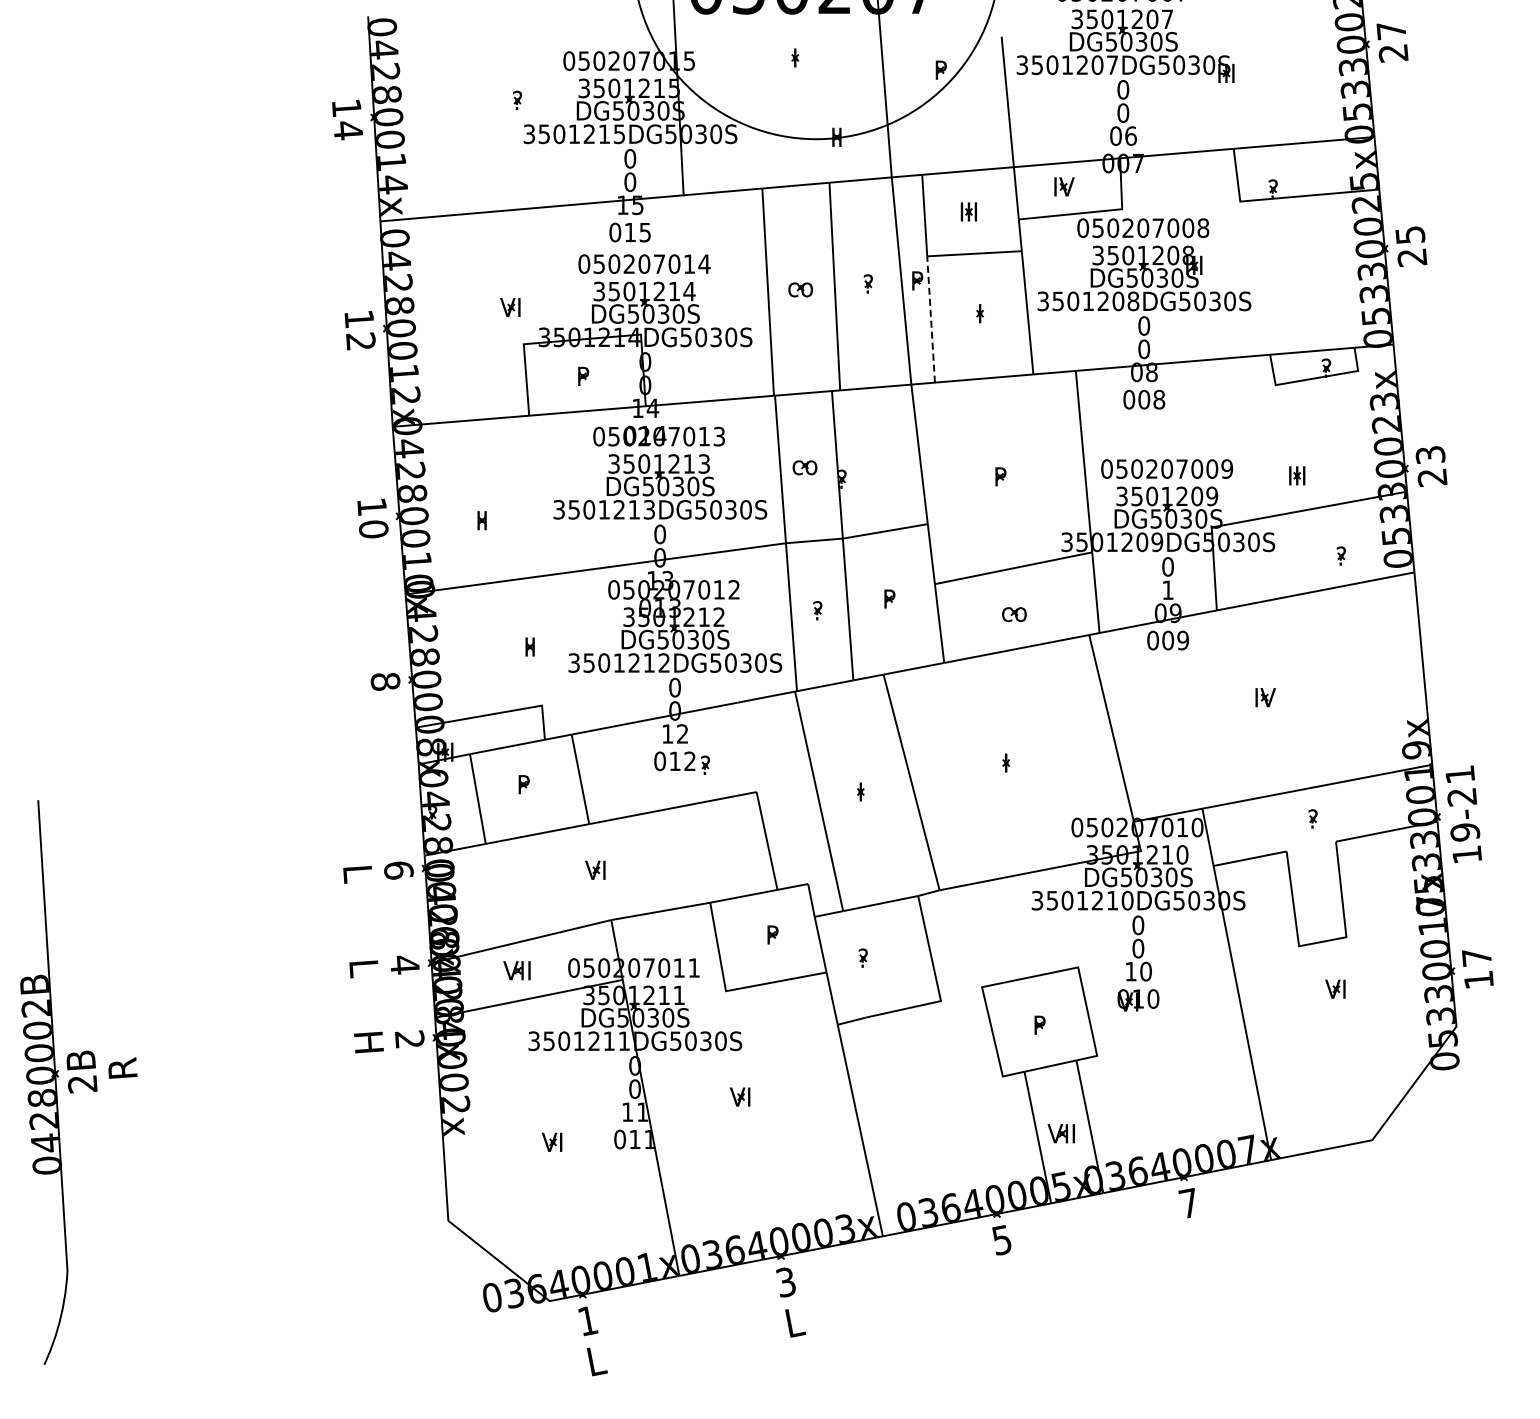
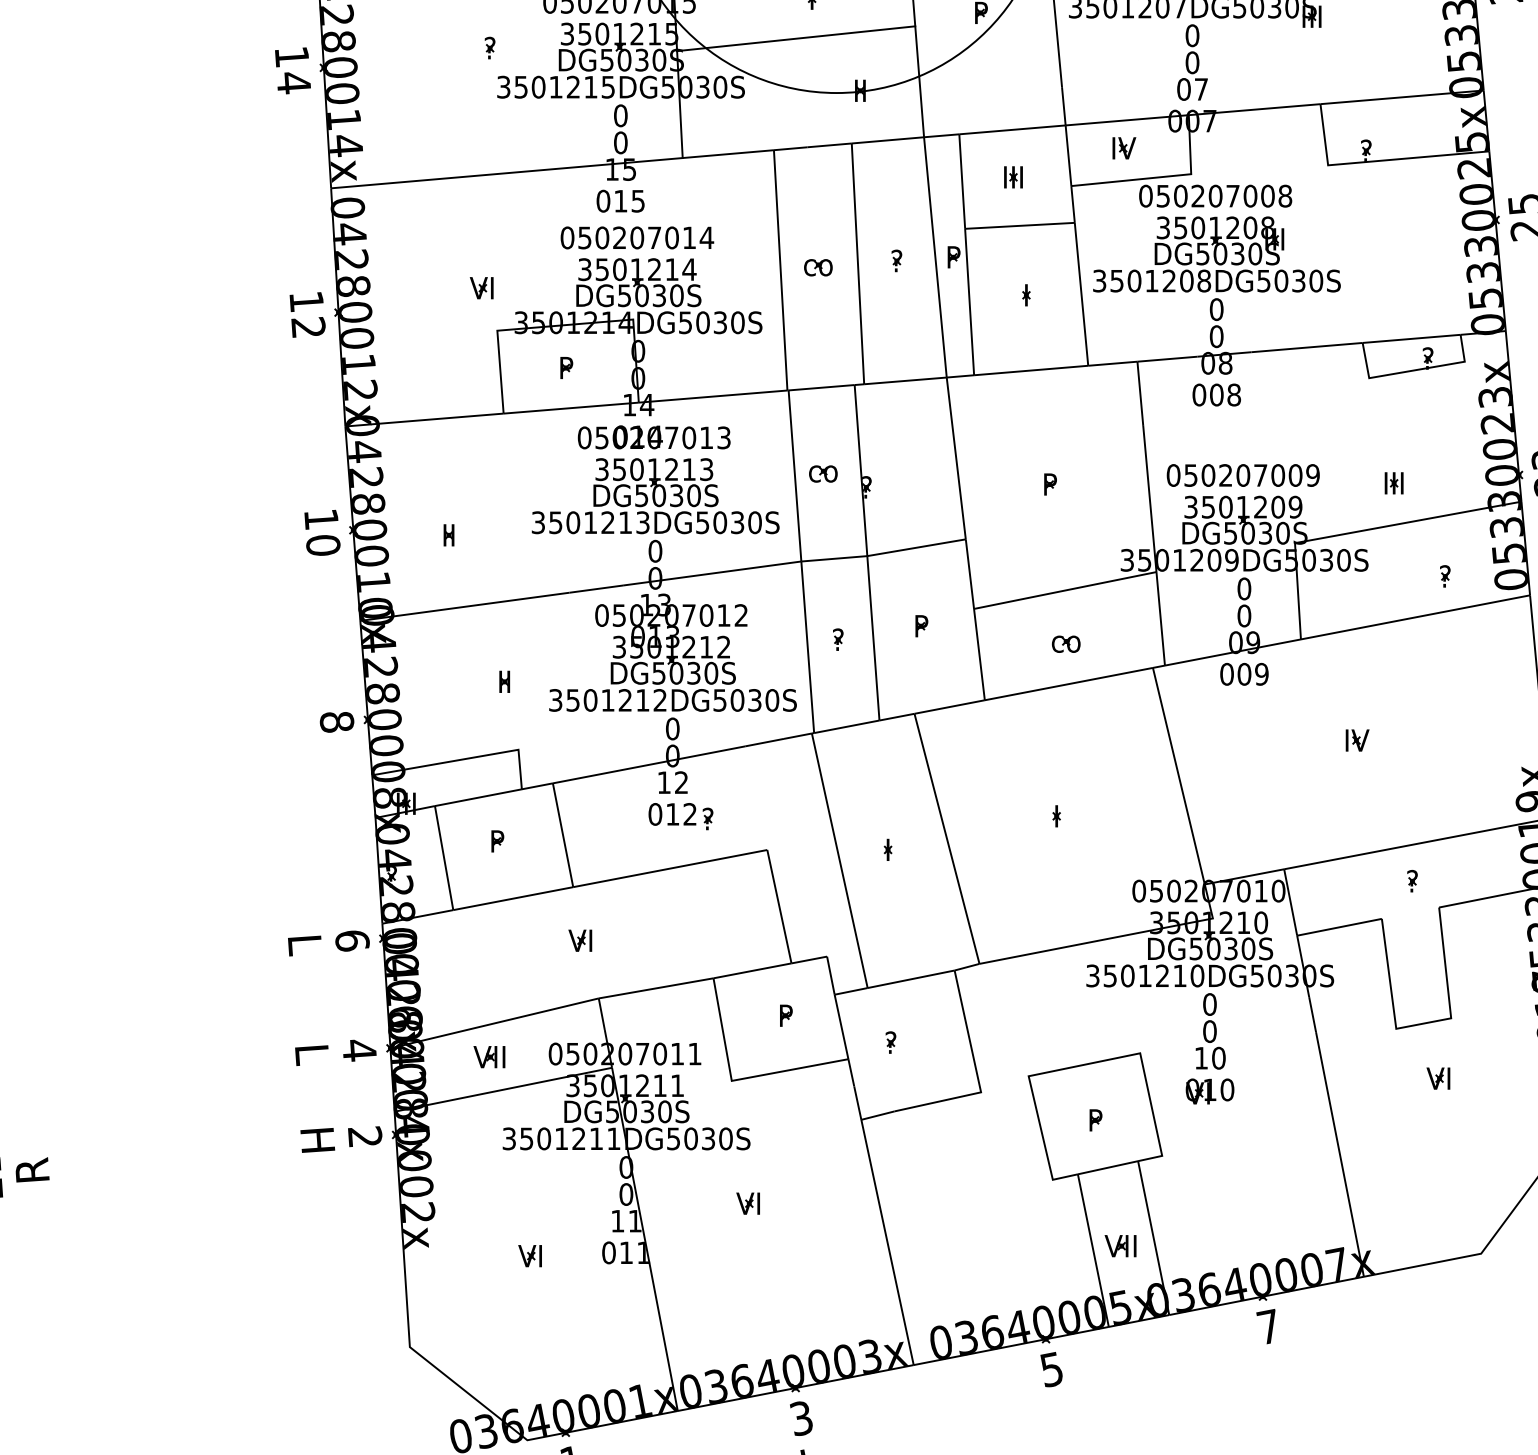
line: (781, 92) -> (796, 38), added
text: (1131, 135) -> (1201, 88), 06 -> 07
line: (931, 319) -> (970, 302), dashed -> solid
text: (1167, 590) -> (1243, 616), 1 -> 0

